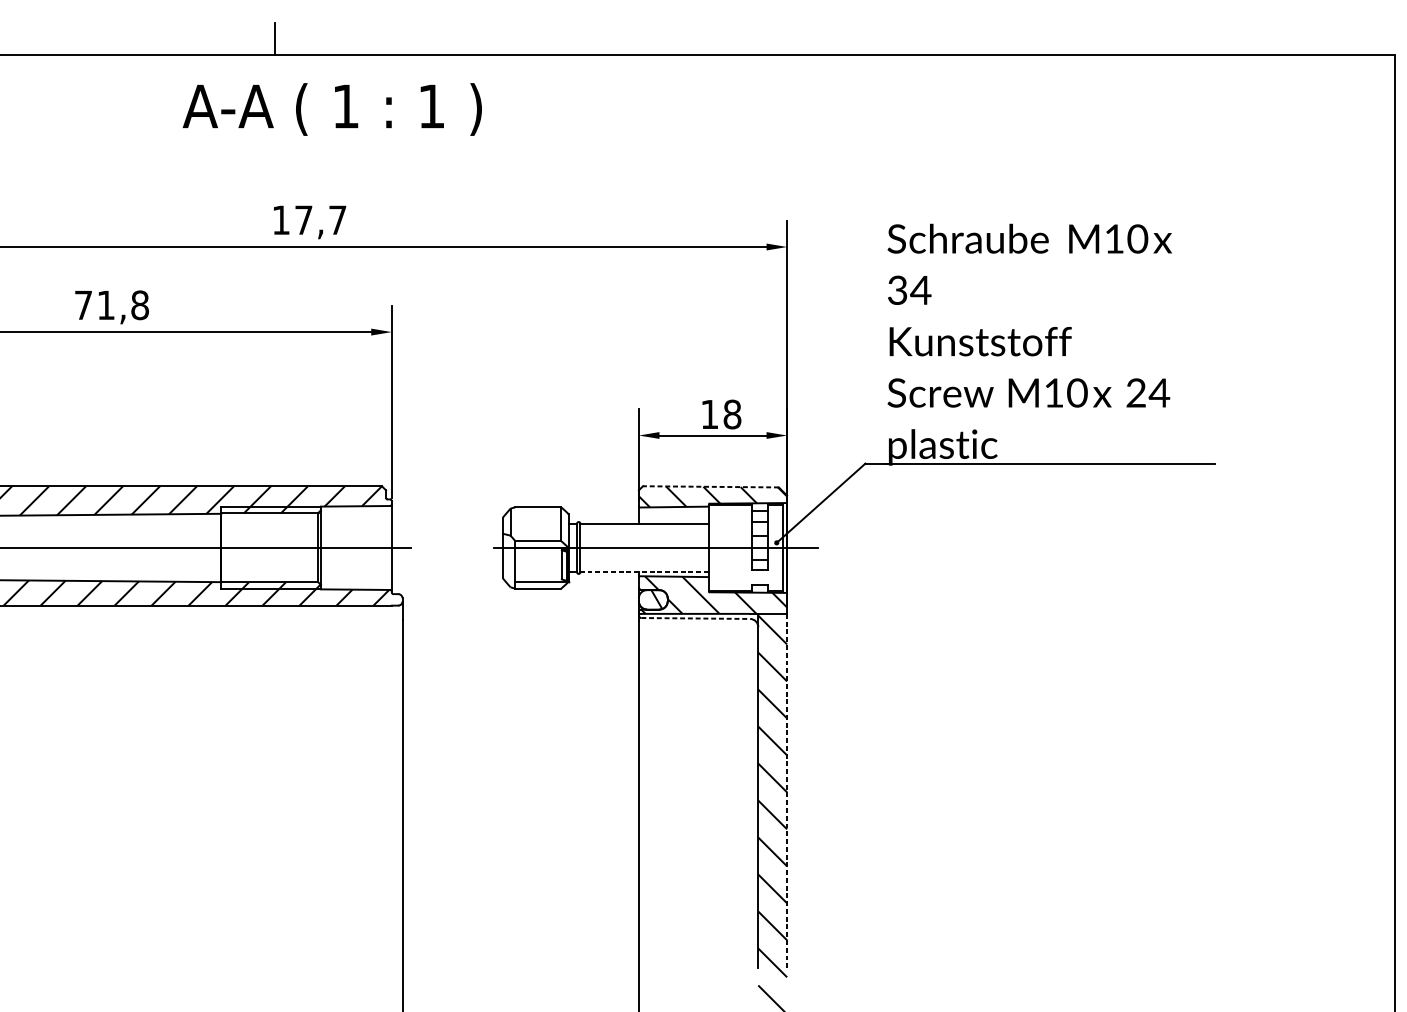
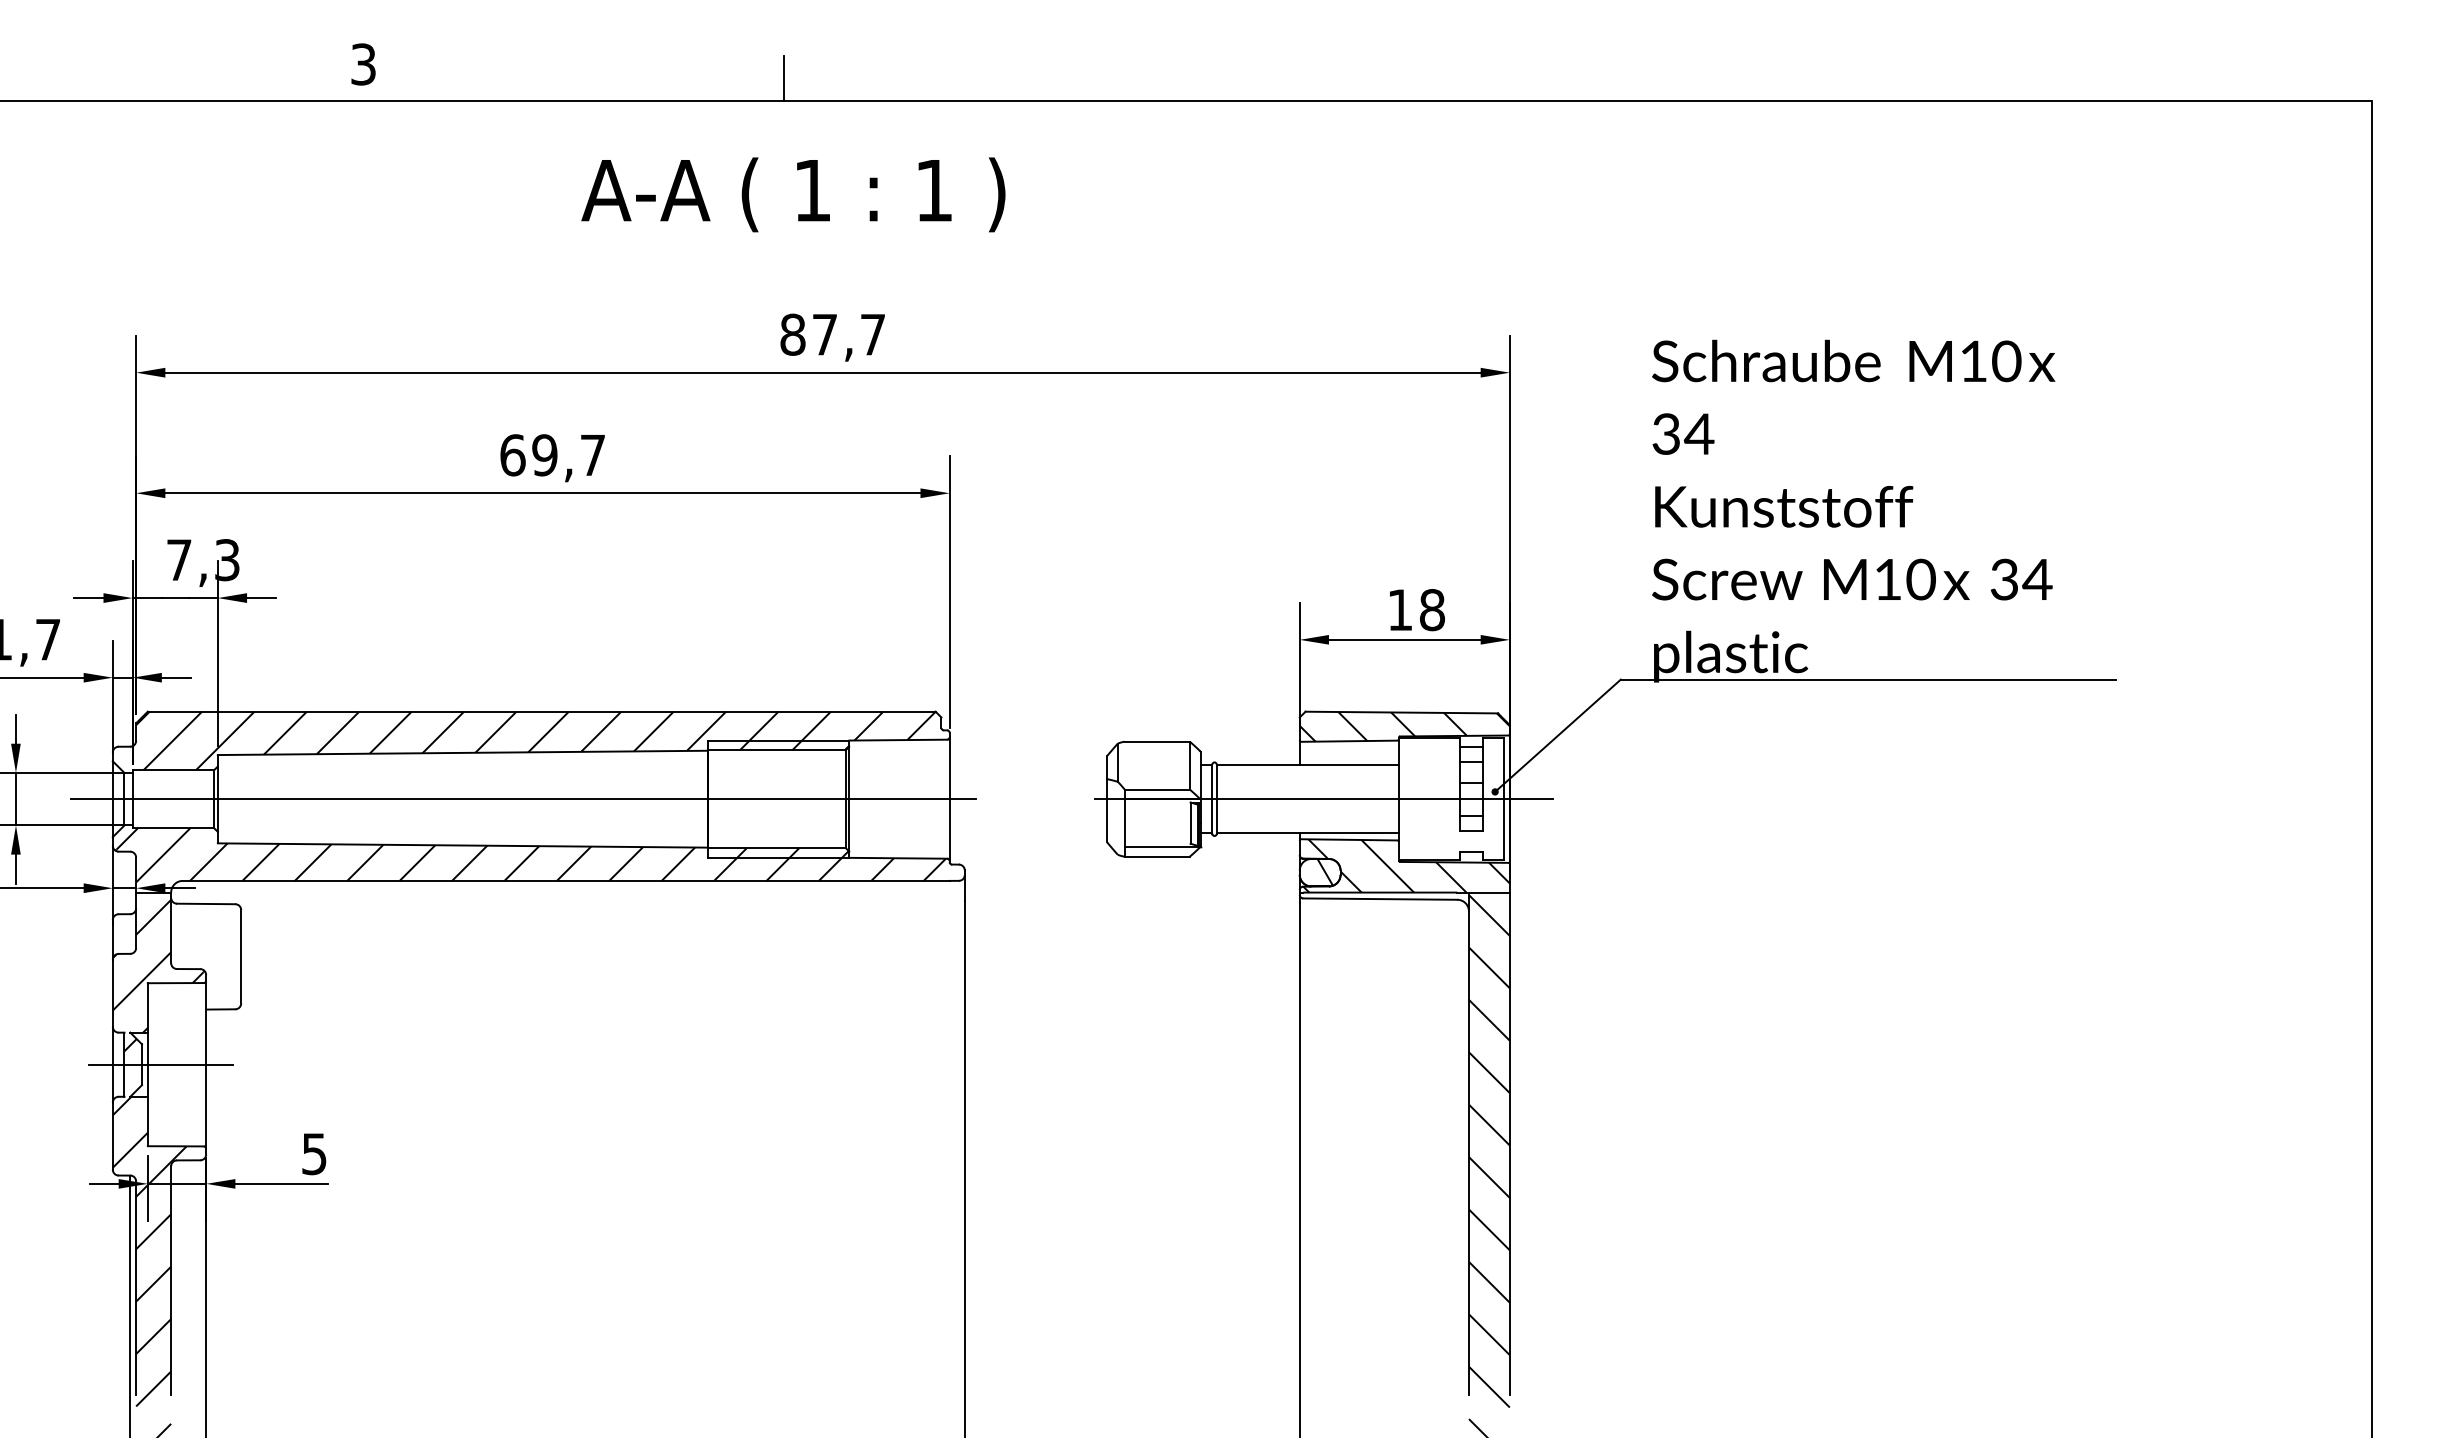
text: (332, 109) -> (793, 194), moved
text: (280, 220) -> (792, 334), 17,7 -> 87,7
text: (111, 305) -> (552, 455), 71,8 -> 69,7
text: (1136, 392) -> (2004, 579), 24 -> 34
line: (710, 486) -> (1401, 712), dashed -> solid
line: (644, 572) -> (1307, 833), dashed -> solid
line: (695, 618) -> (1380, 899), dashed -> solid
line: (786, 790) -> (1509, 1143), dashed -> solid

